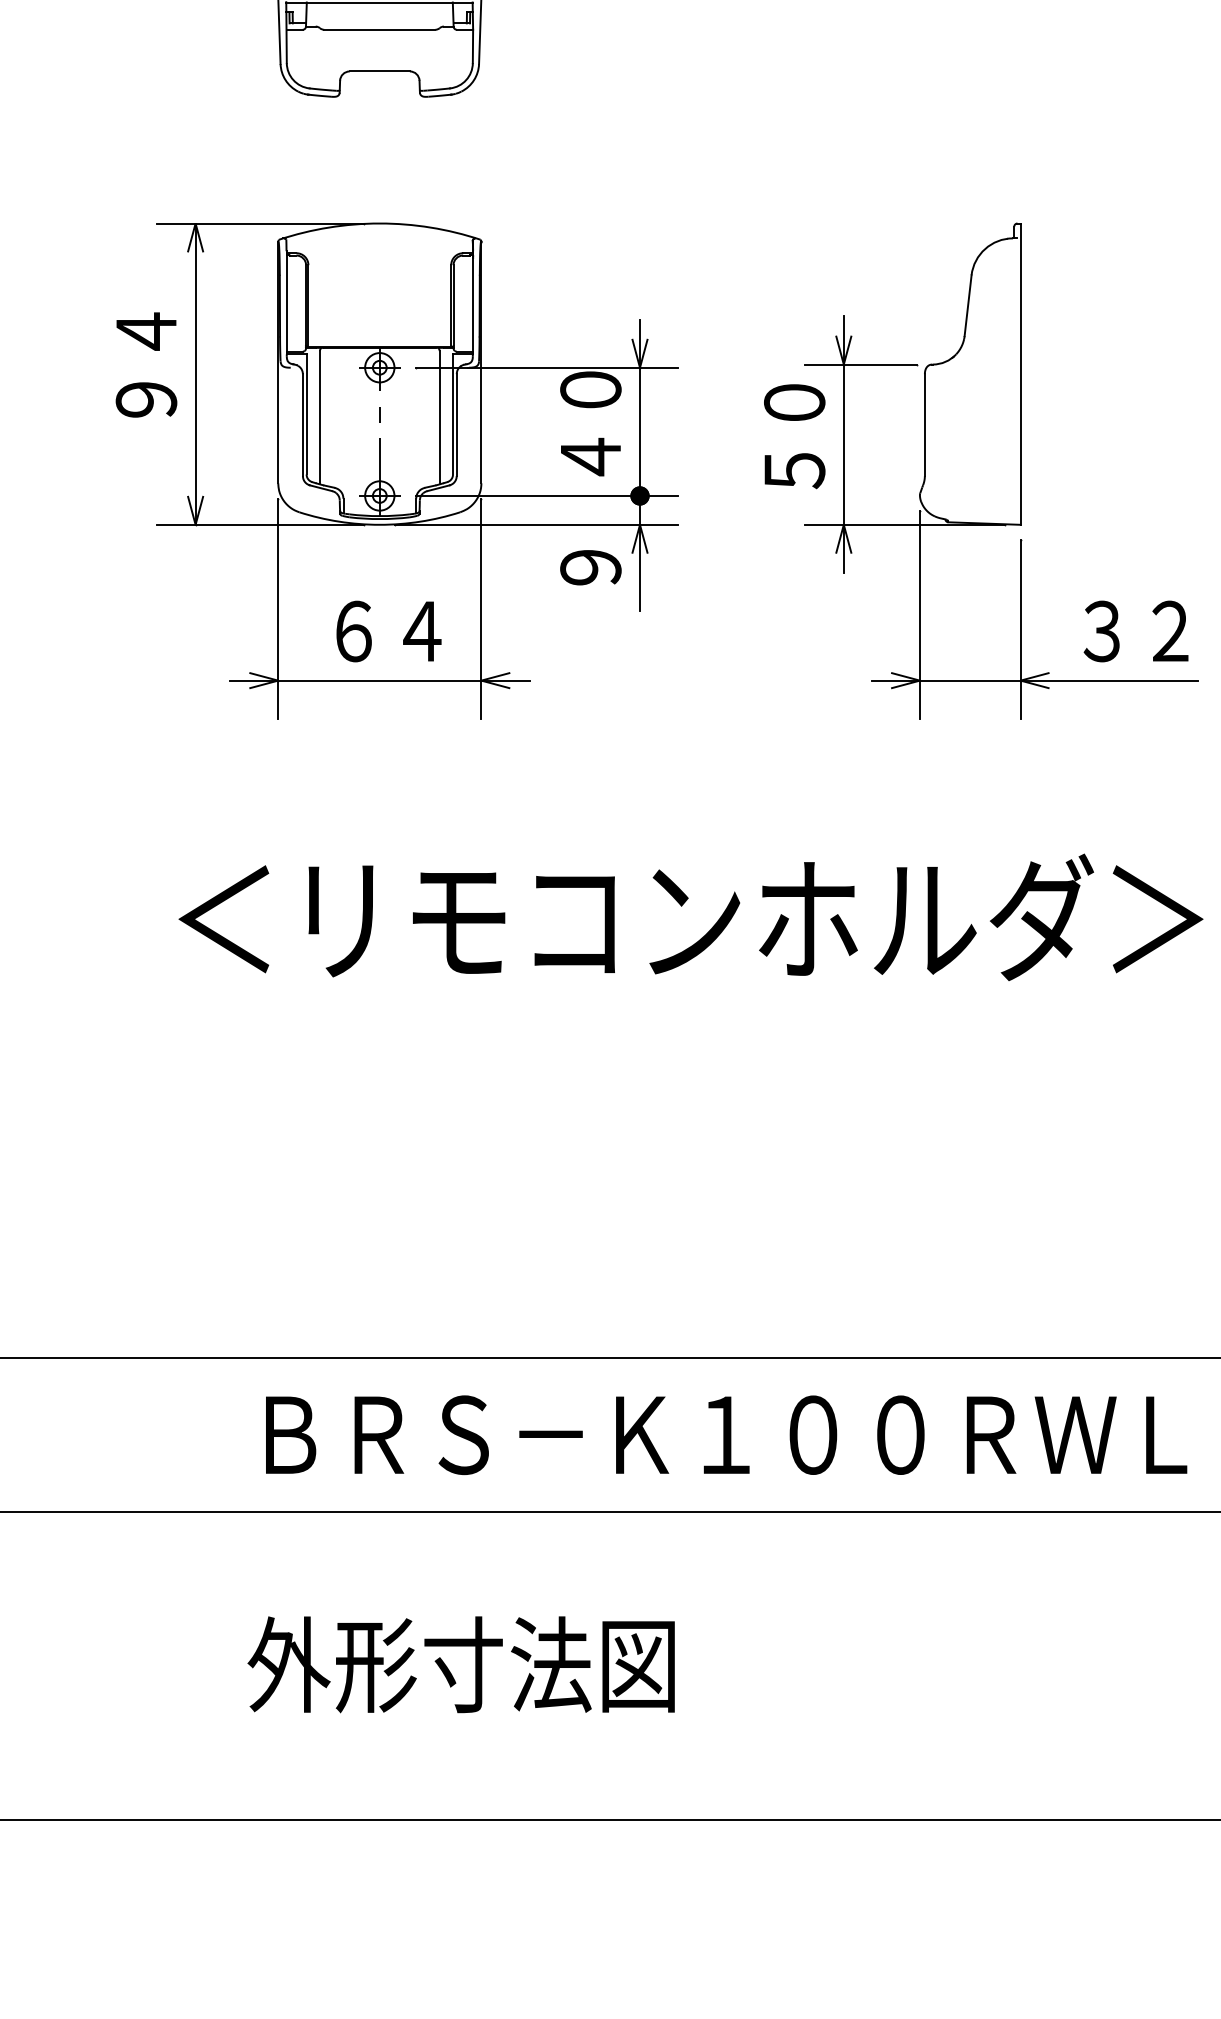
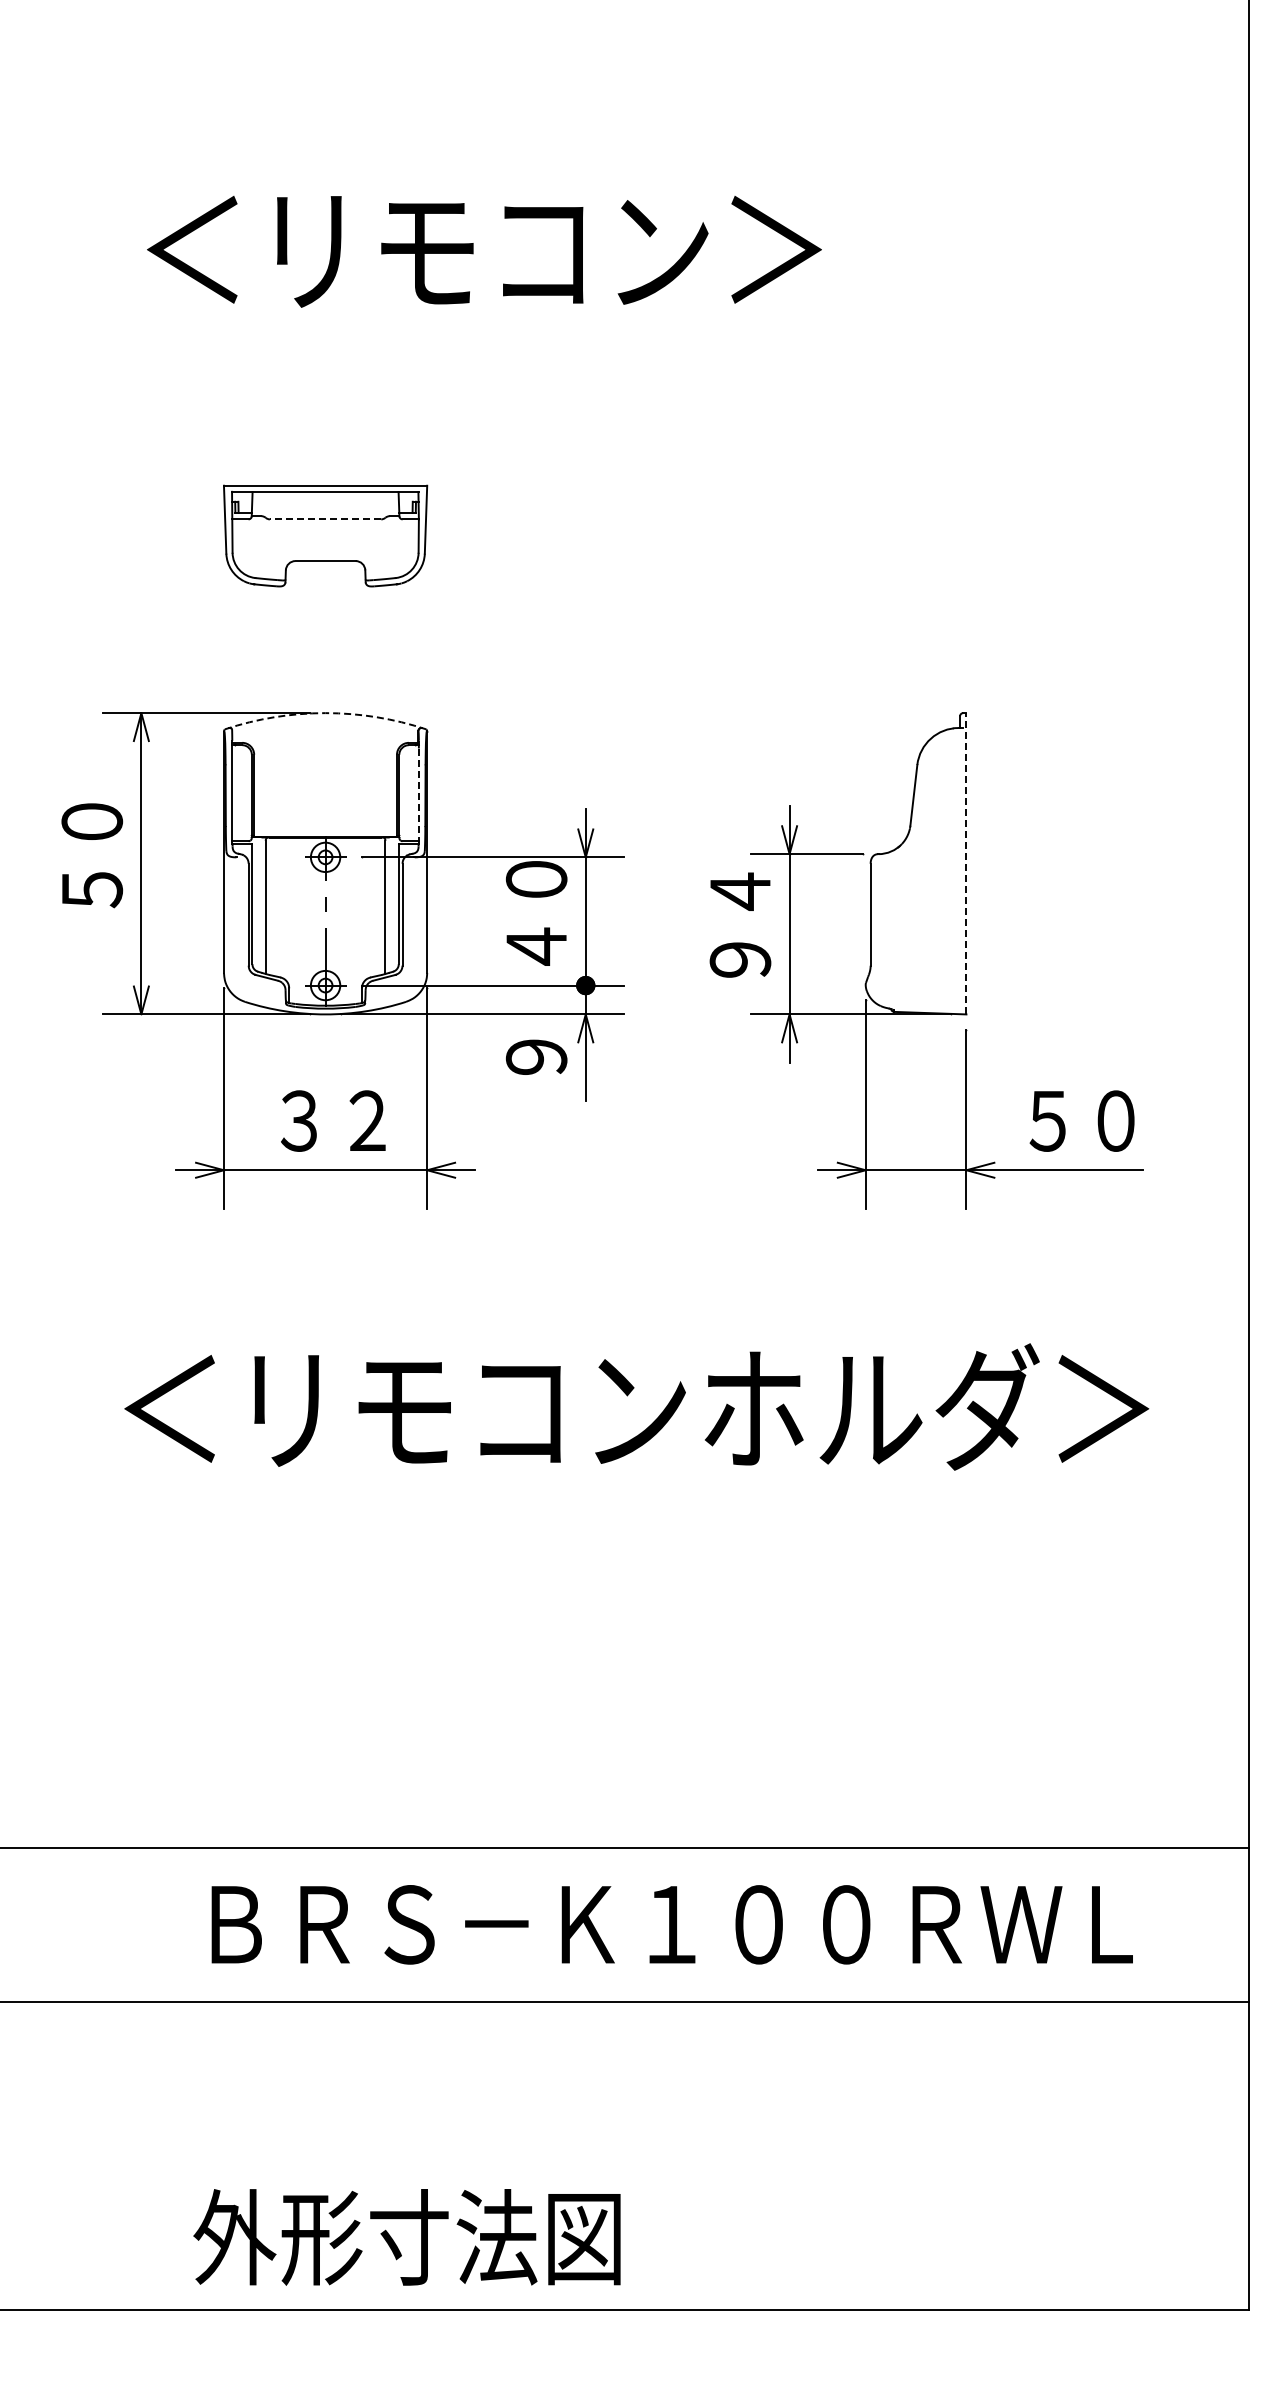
line: (379, 29) -> (325, 519), solid -> dashed
arc: (379, 223) -> (325, 713), solid -> dashed
line: (472, 302) -> (418, 792), solid -> dashed
text: (146, 365) -> (92, 855), ９４ -> ５０
line: (1020, 373) -> (966, 863), solid -> dashed
text: (794, 435) -> (740, 925), ５０ -> ９４
text: (388, 630) -> (334, 1120), ６４ -> ３２
text: (1135, 630) -> (1081, 1120), ３２ -> ５０
text: (460, 1664) -> (406, 2237), moved

